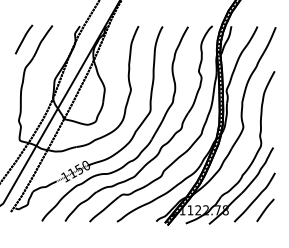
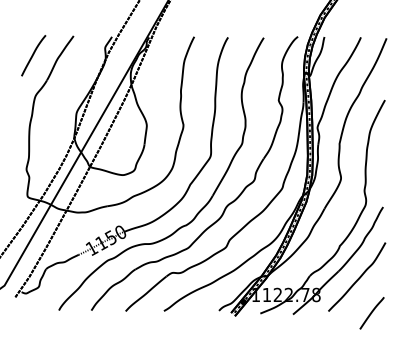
line: (265, 210) -> (372, 313), moved

